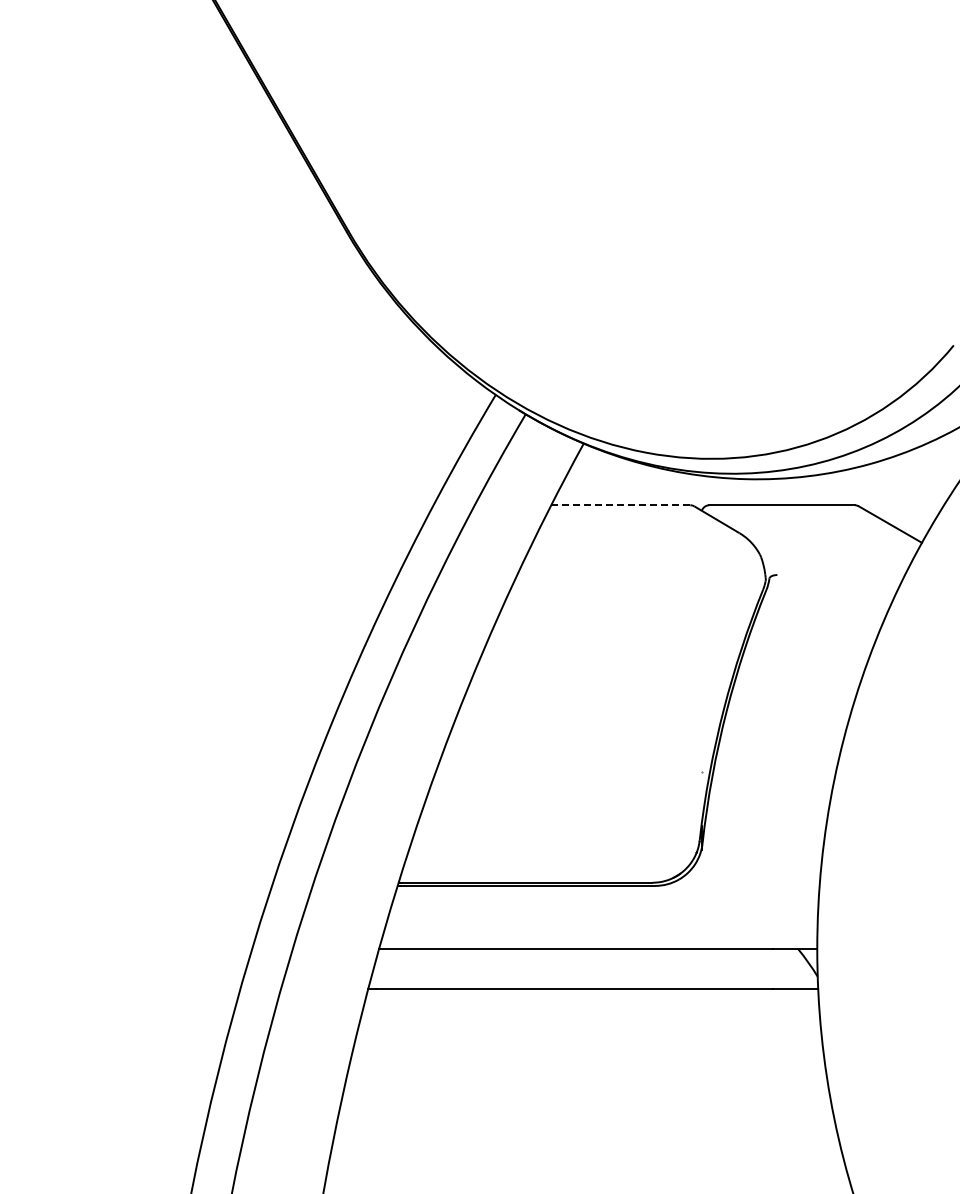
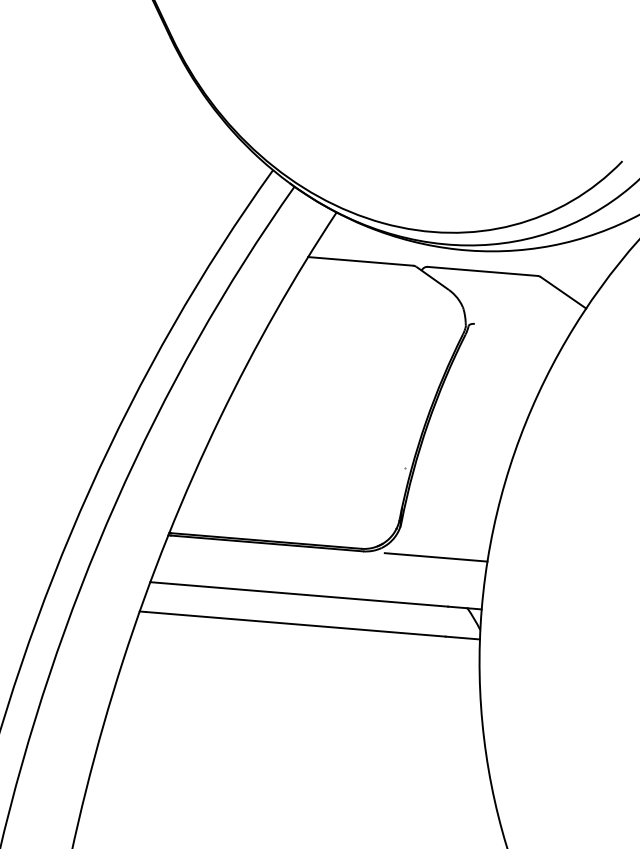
line: (620, 505) -> (360, 261), dashed -> solid
line: (751, 885) -> (435, 557), added

